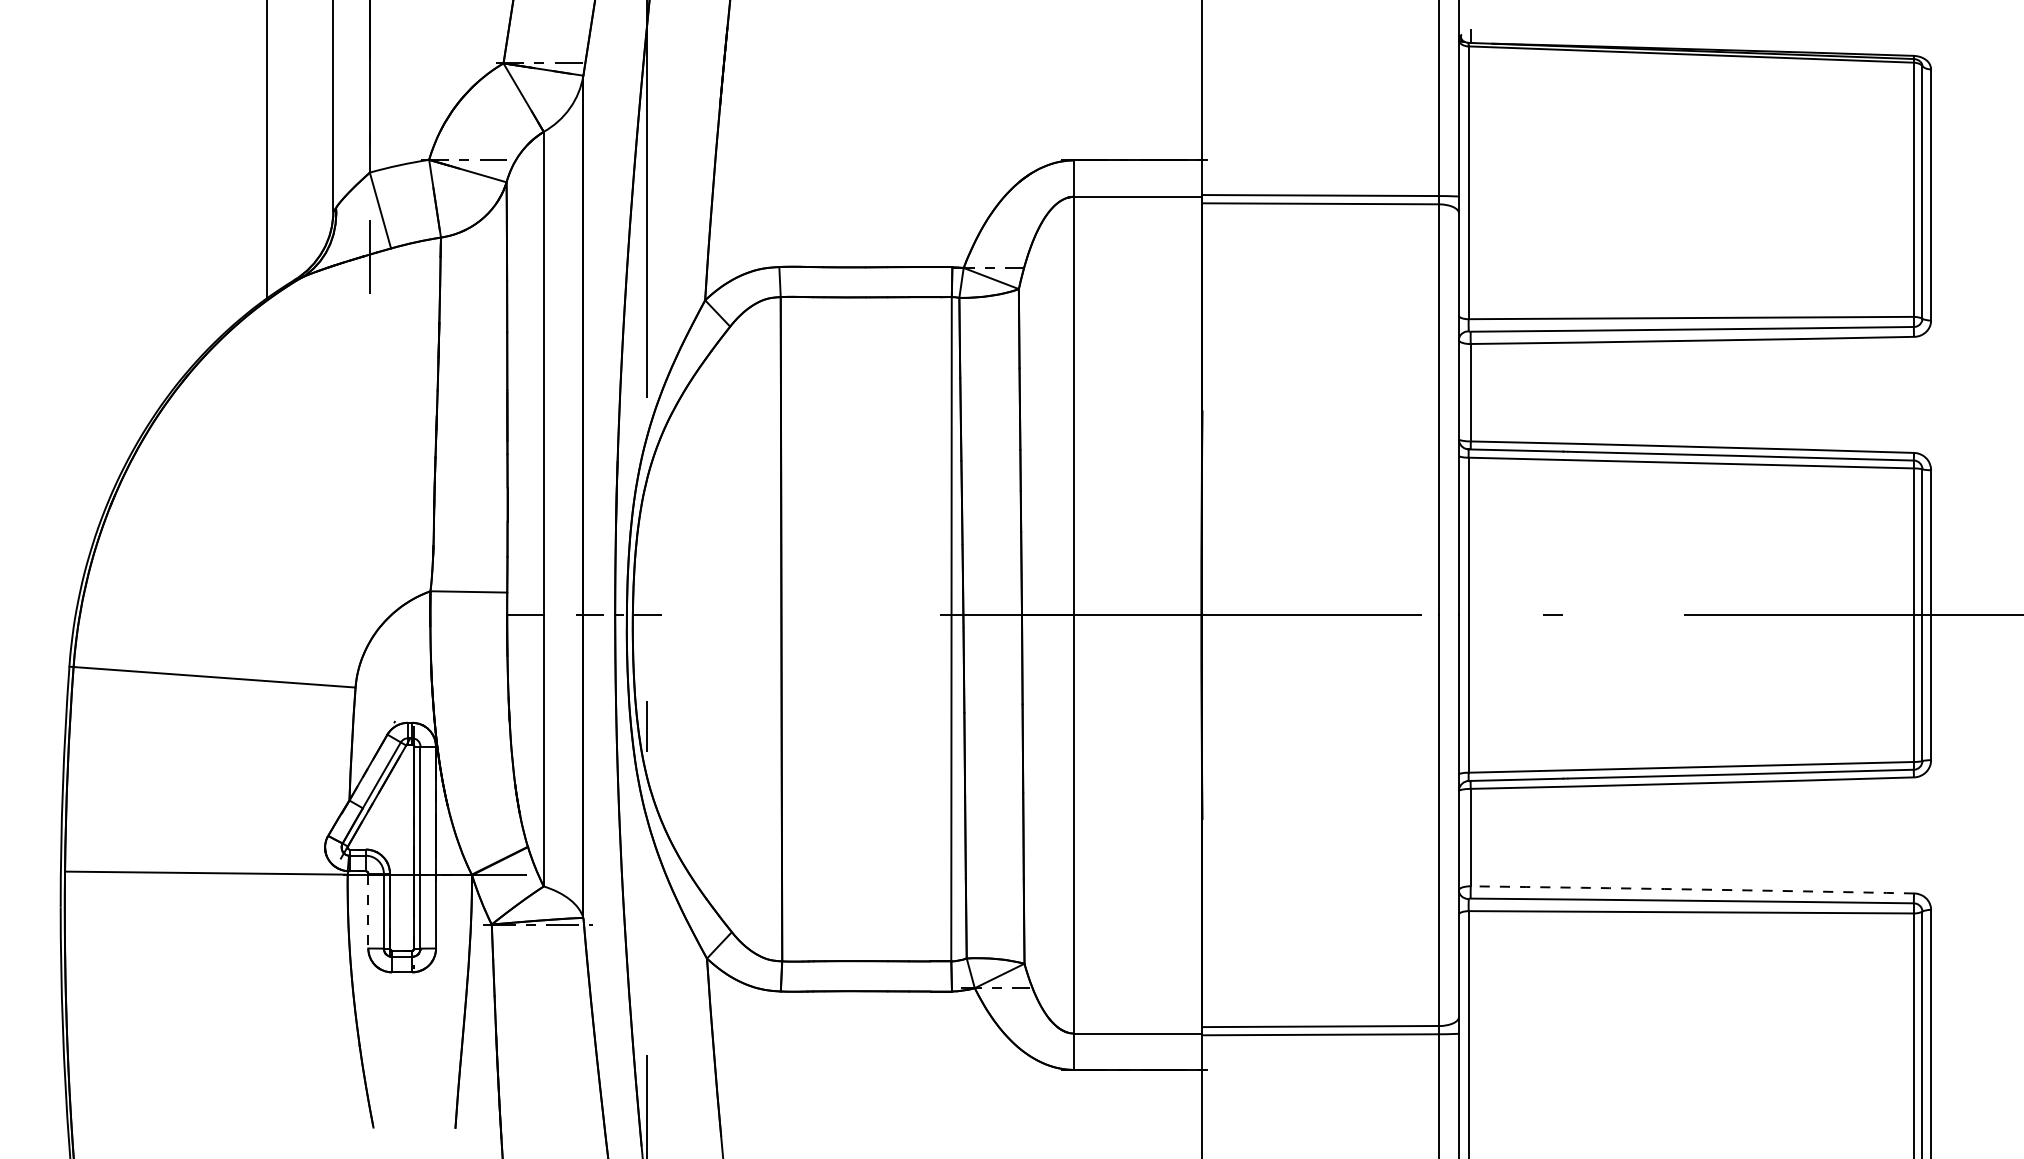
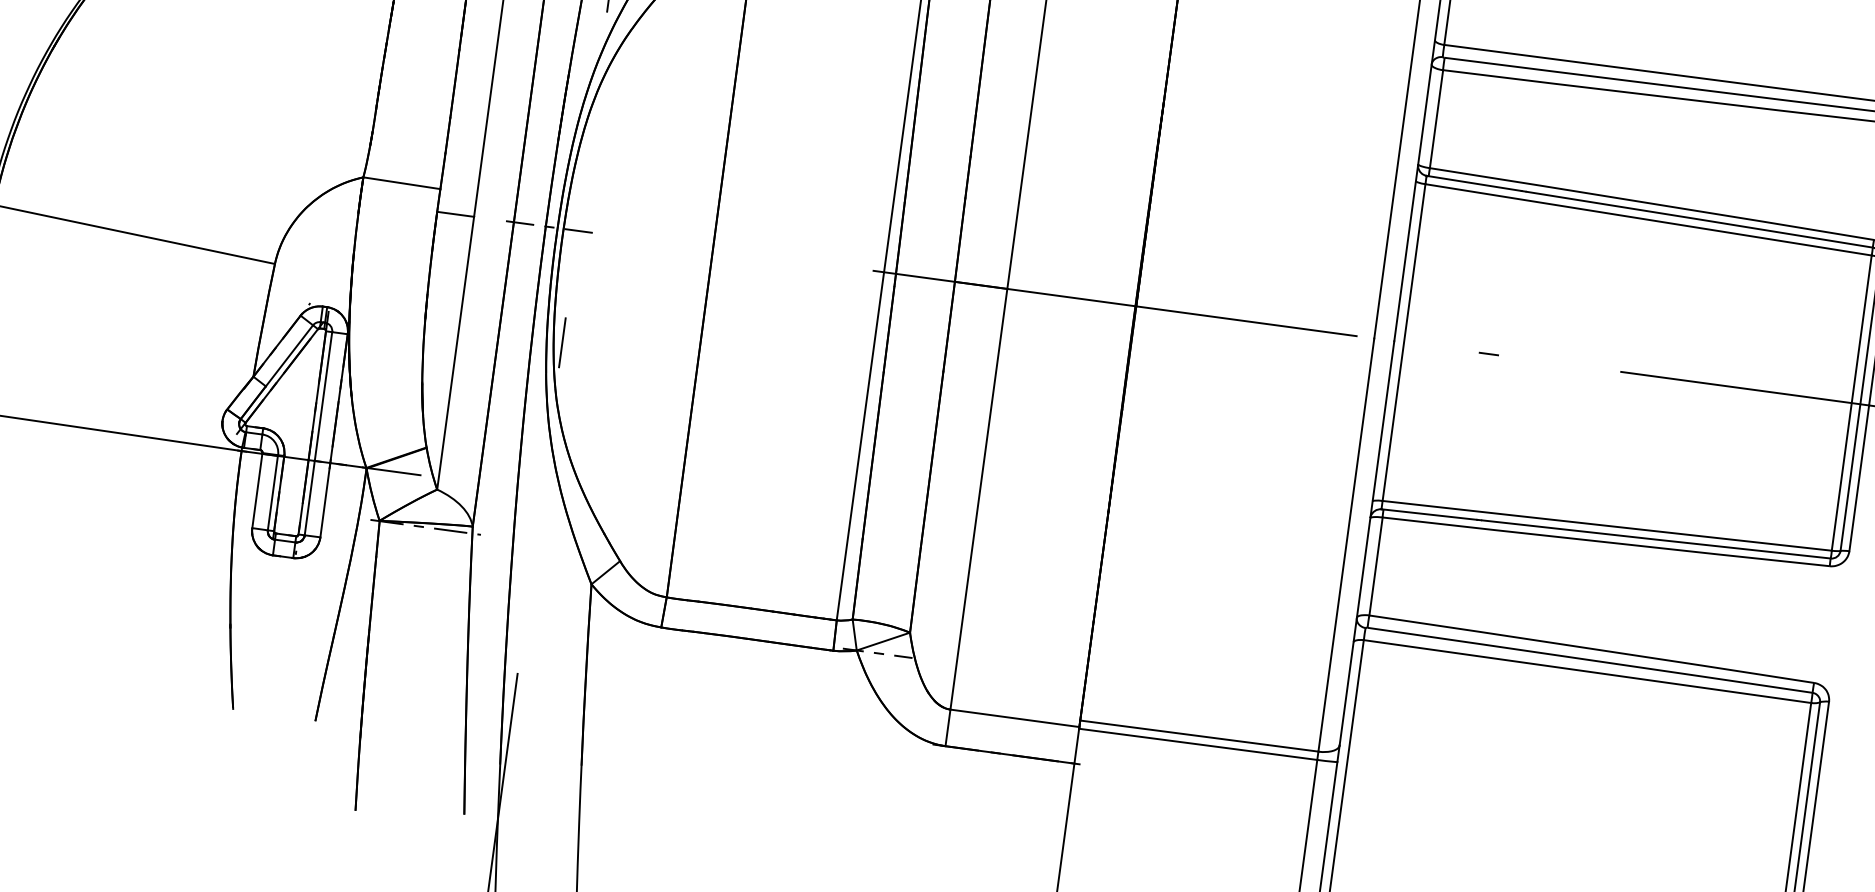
arc: (1692, 889) -> (1591, 648), dashed -> solid
line: (368, 911) -> (257, 490), dashed -> solid

